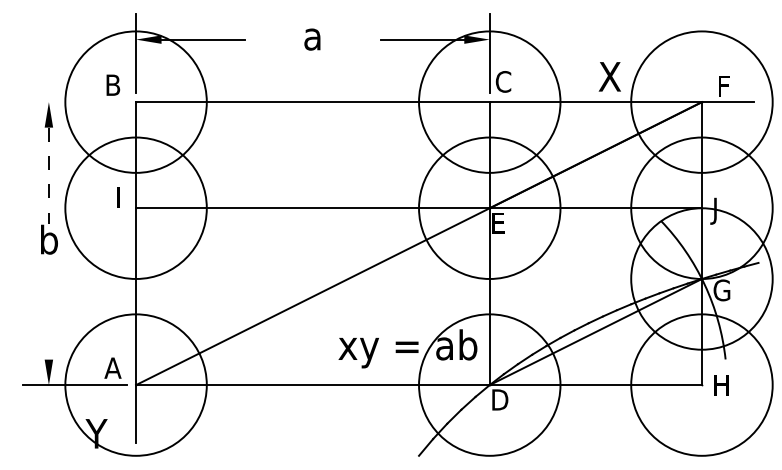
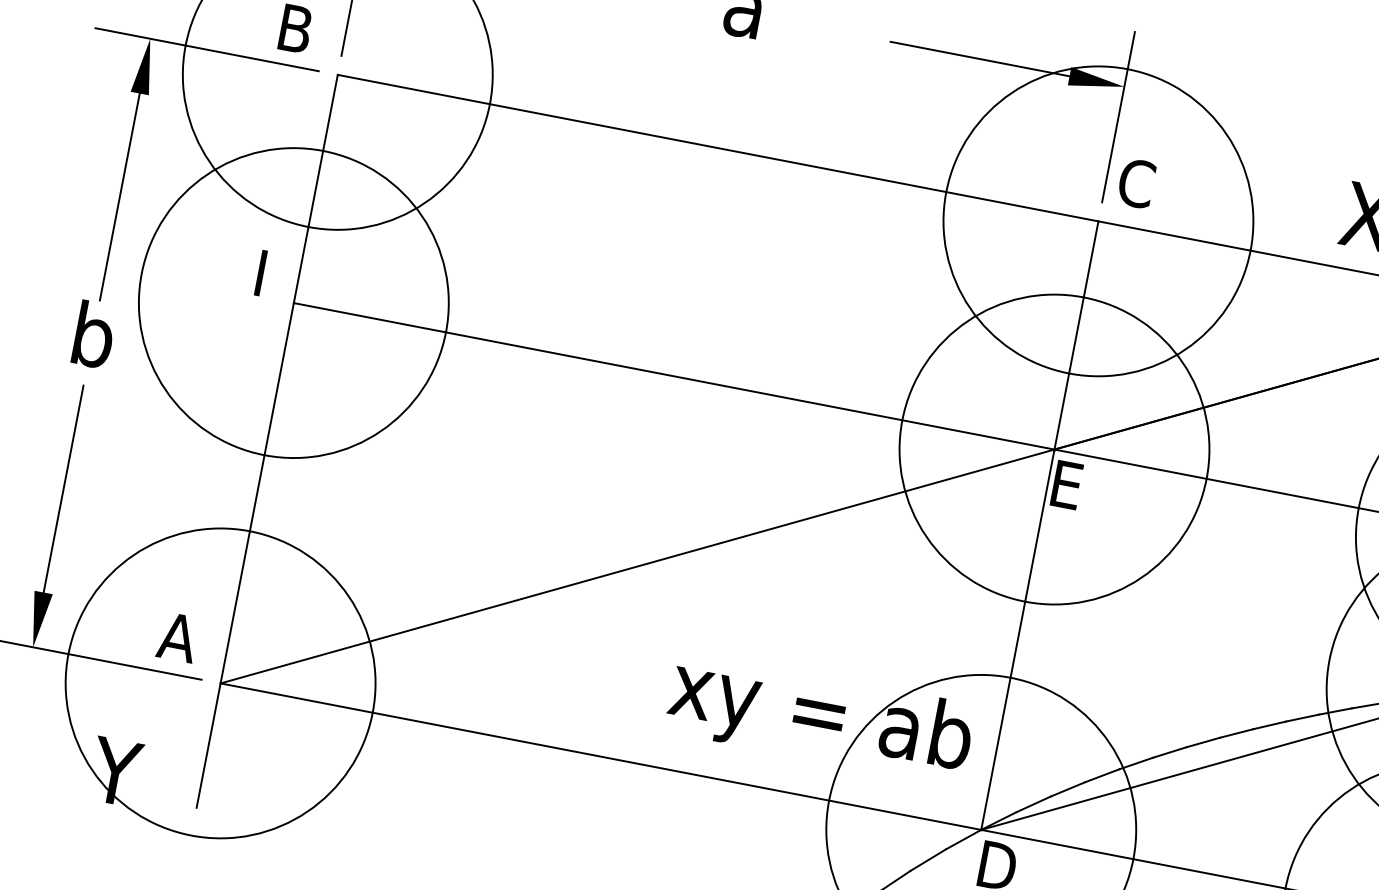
line: (75, 102) -> (207, 50), added
line: (48, 176) -> (118, 198), dashed -> solid
line: (48, 311) -> (62, 488), added

